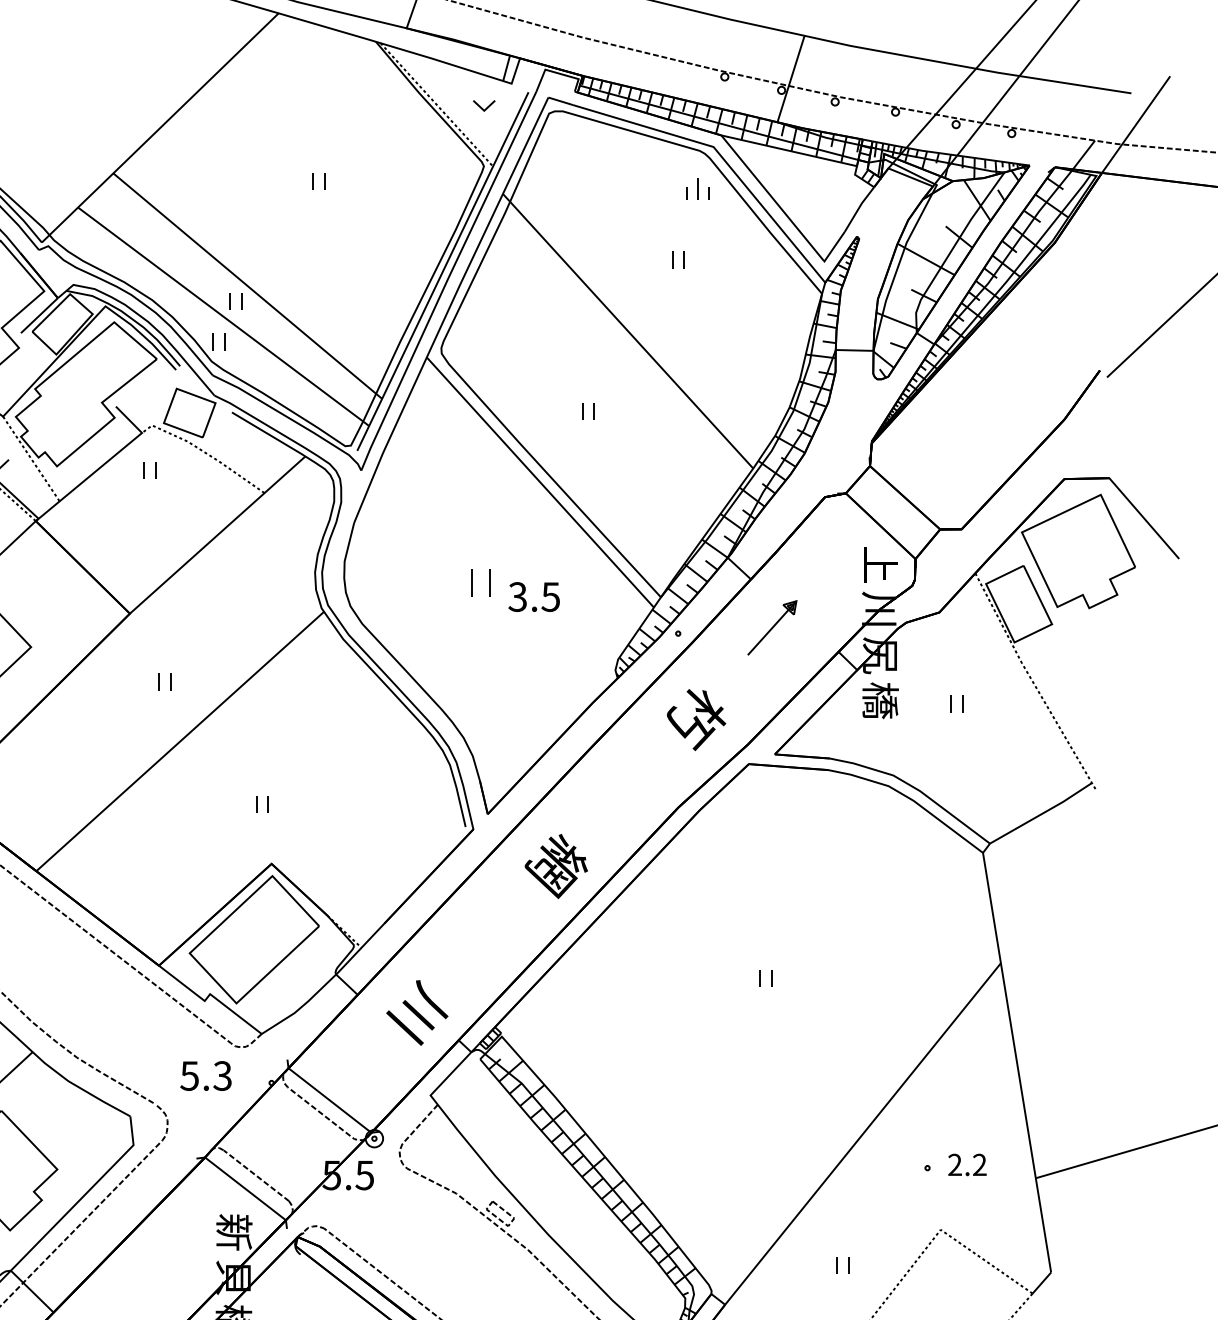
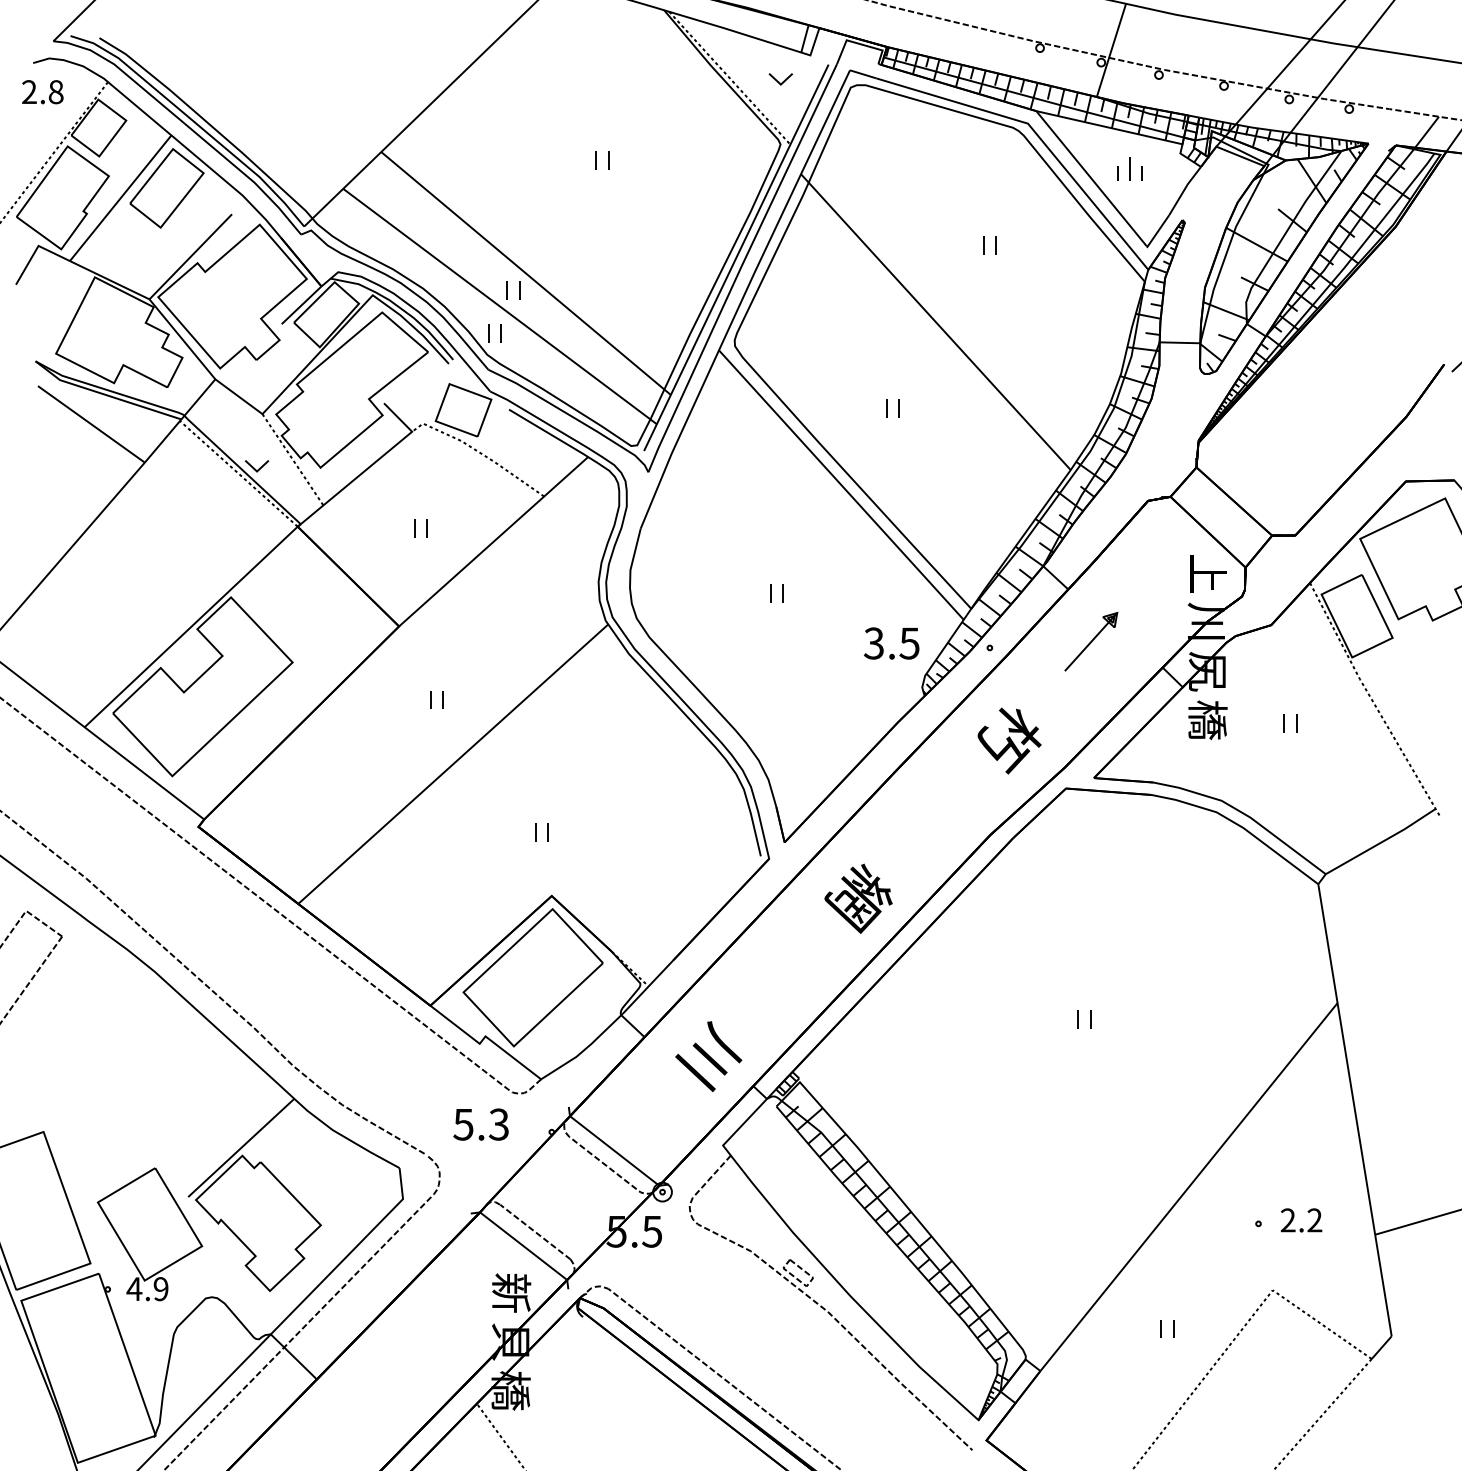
part: (697, 188) -> (1129, 168), moved
part: (149, 470) -> (420, 528), moved
part: (480, 583) -> (776, 593), size x0.62
text: (534, 597) -> (891, 643), moved

